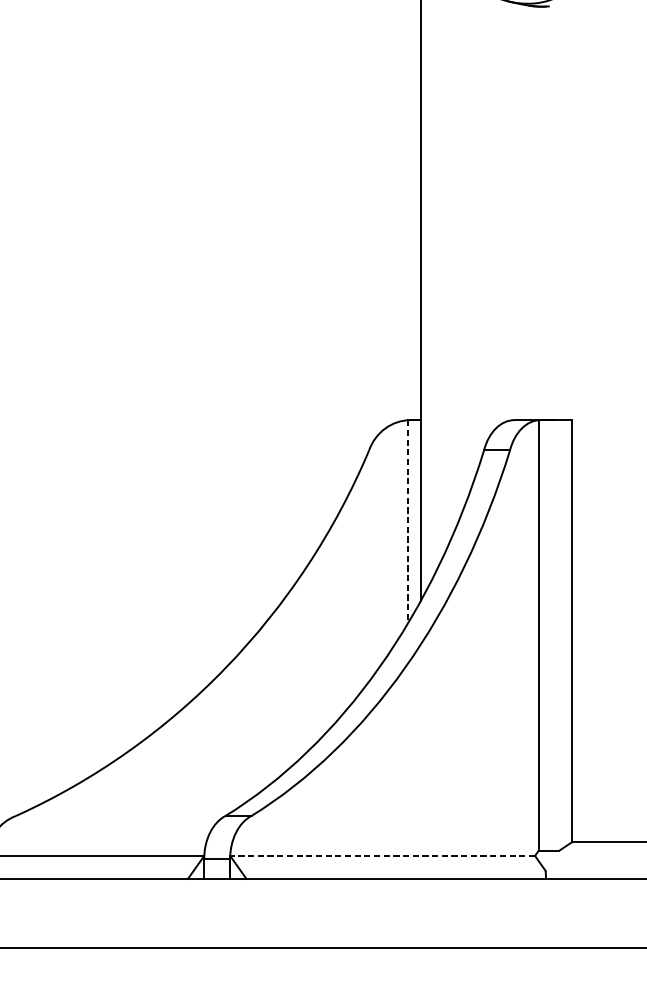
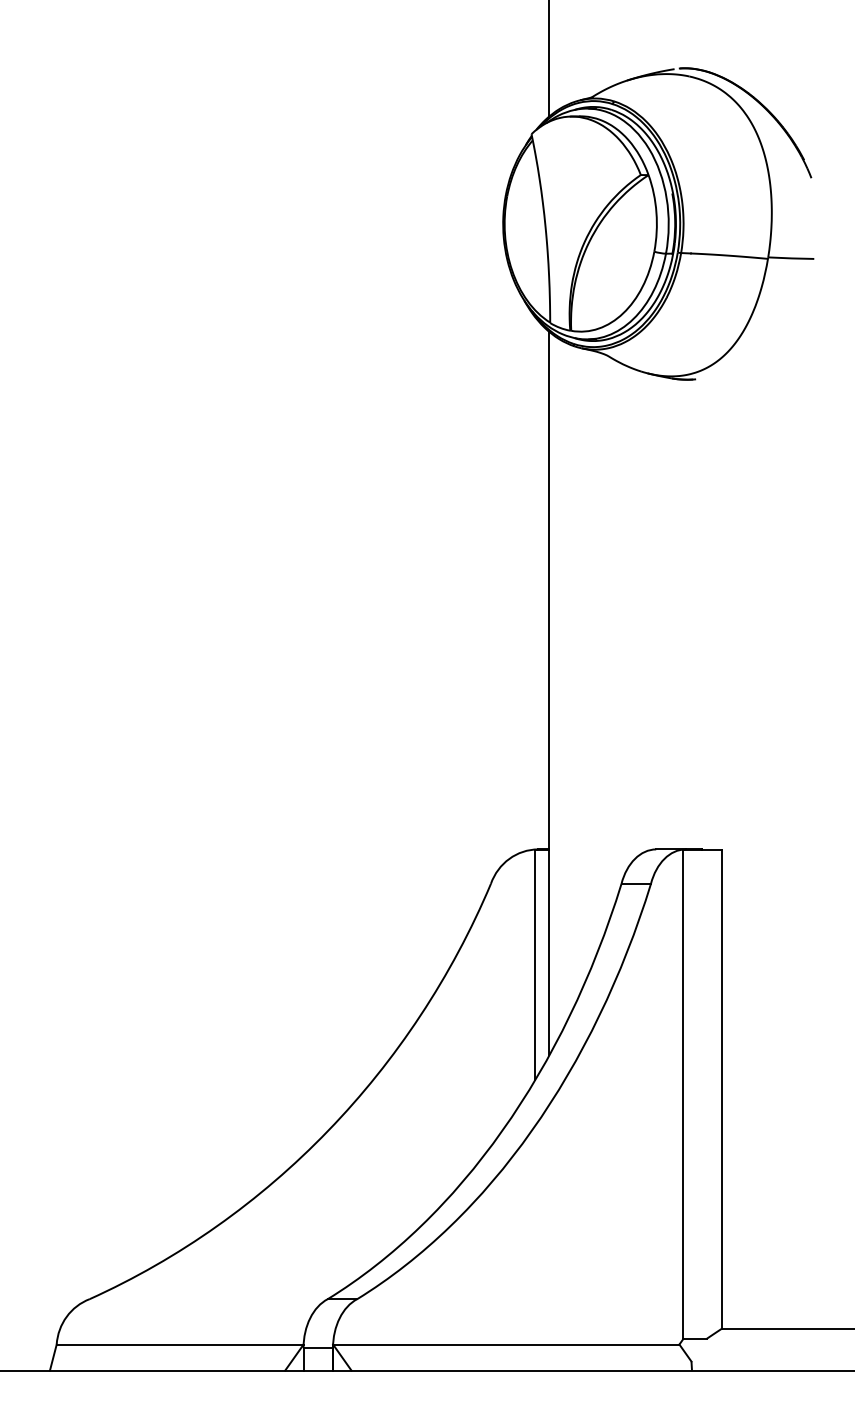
line: (408, 522) -> (535, 965), dashed -> solid
line: (381, 855) -> (505, 1344), dashed -> solid

